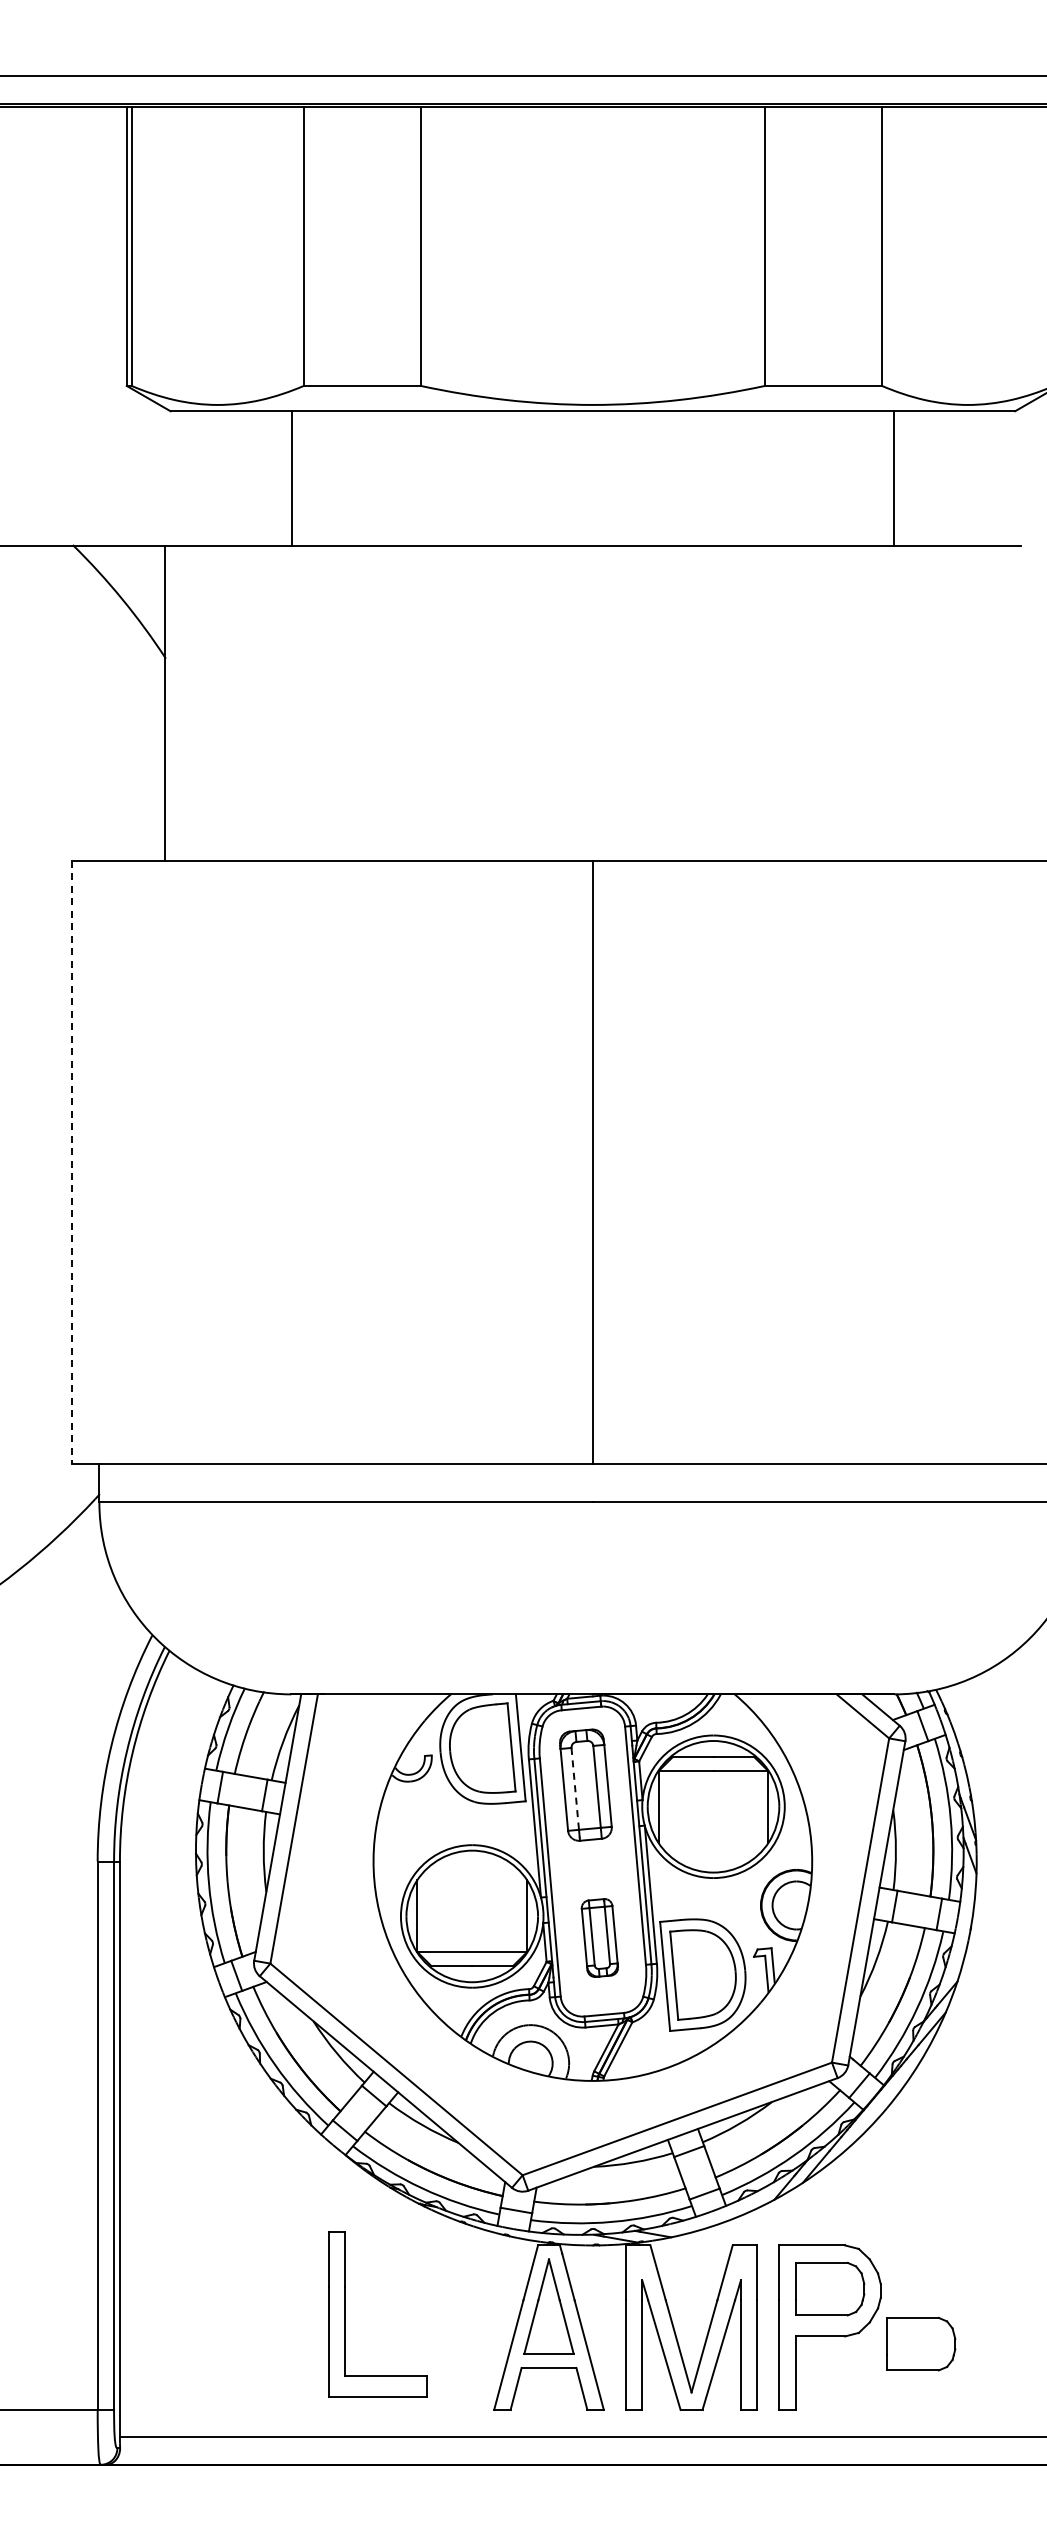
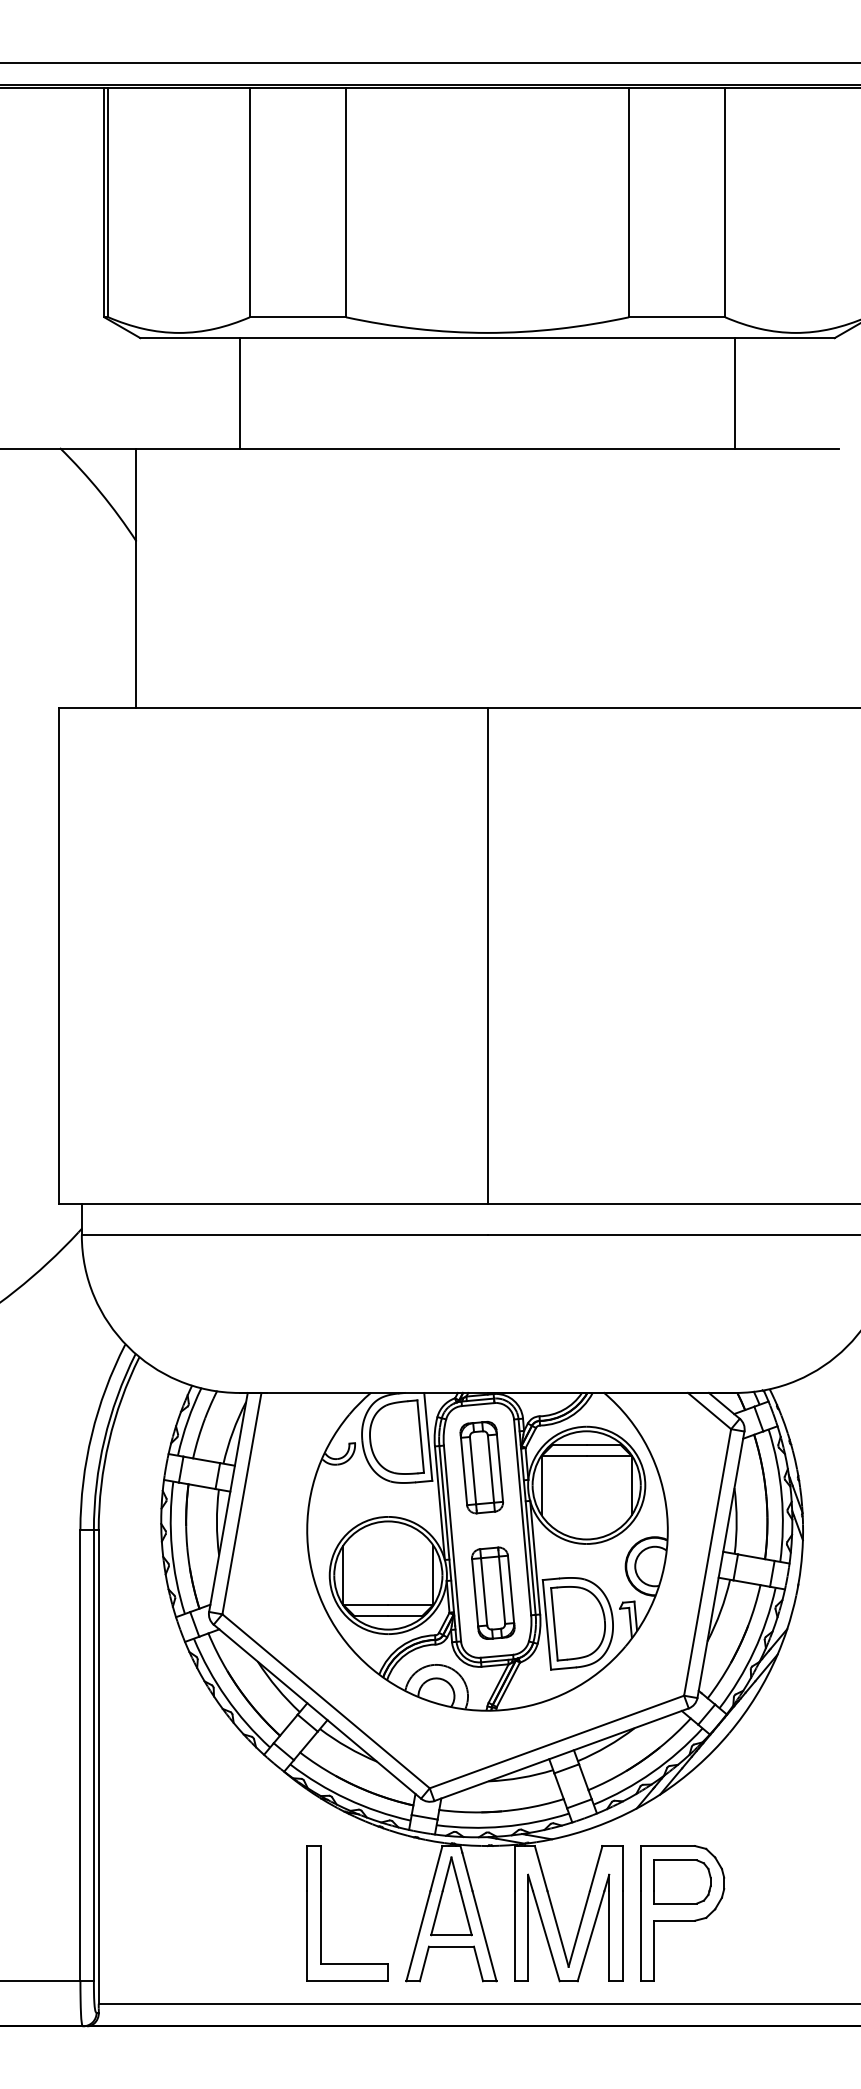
line: (71, 1162) -> (58, 955), dashed -> solid
line: (575, 1789) -> (473, 1471), dashed -> solid
part: (599, 1937) -> (492, 1592), size x1.43
part: (345, 2314) -> (321, 1913), moved
part: (921, 2343) -> (757, 1926), removed

